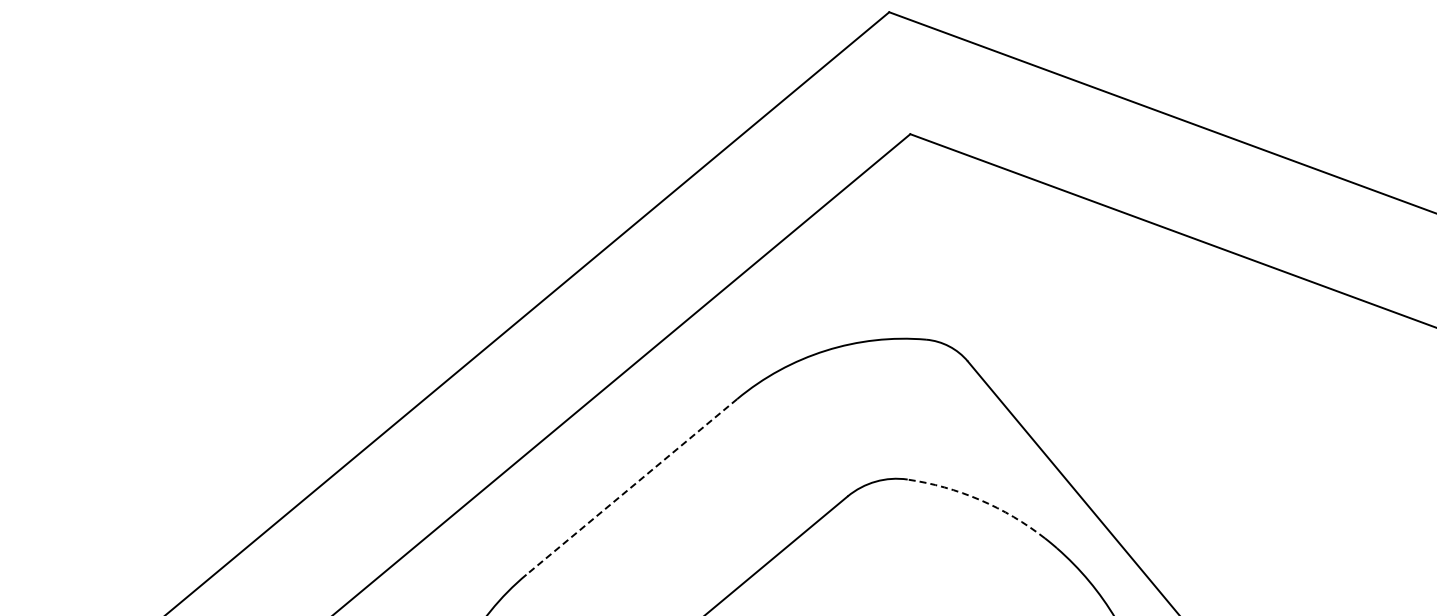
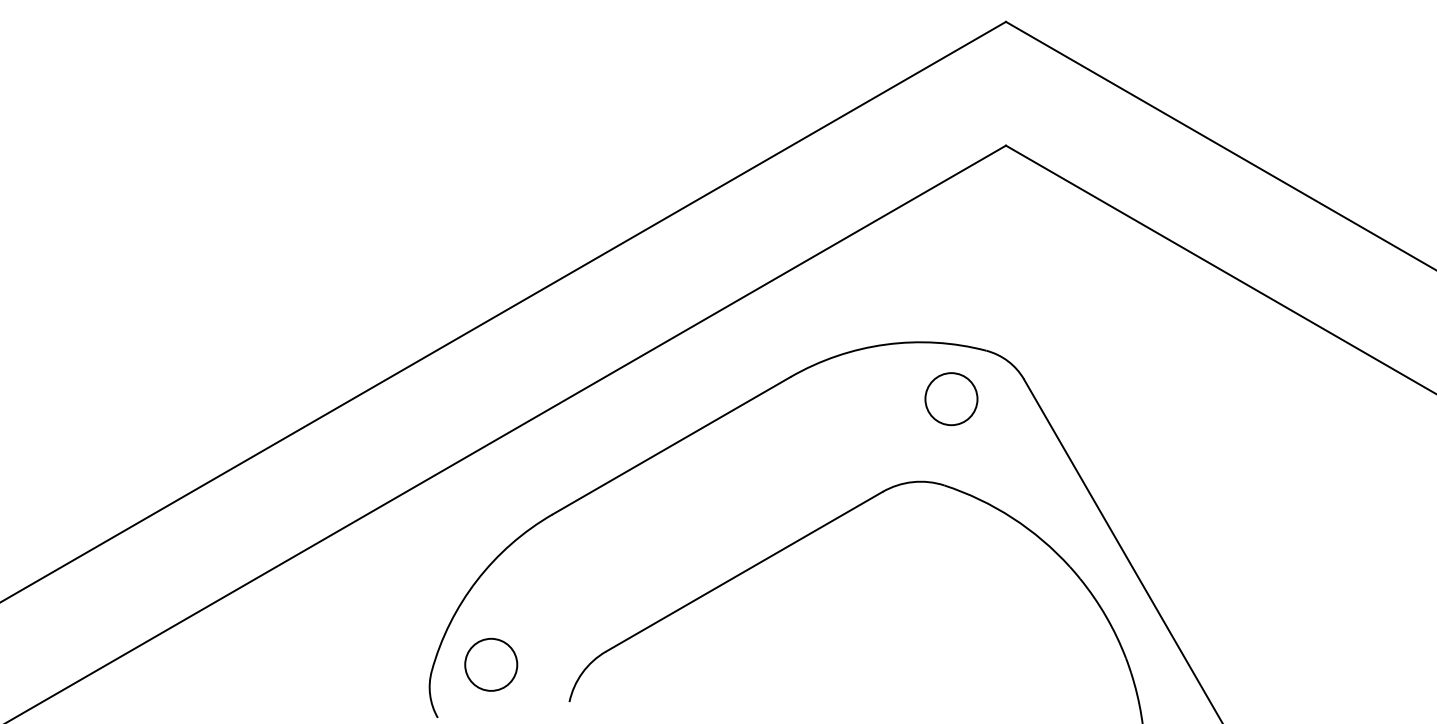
circle: (899, 393) -> (951, 399), added
line: (631, 487) -> (671, 446), dashed -> solid
arc: (980, 500) -> (1012, 518), dashed -> solid

